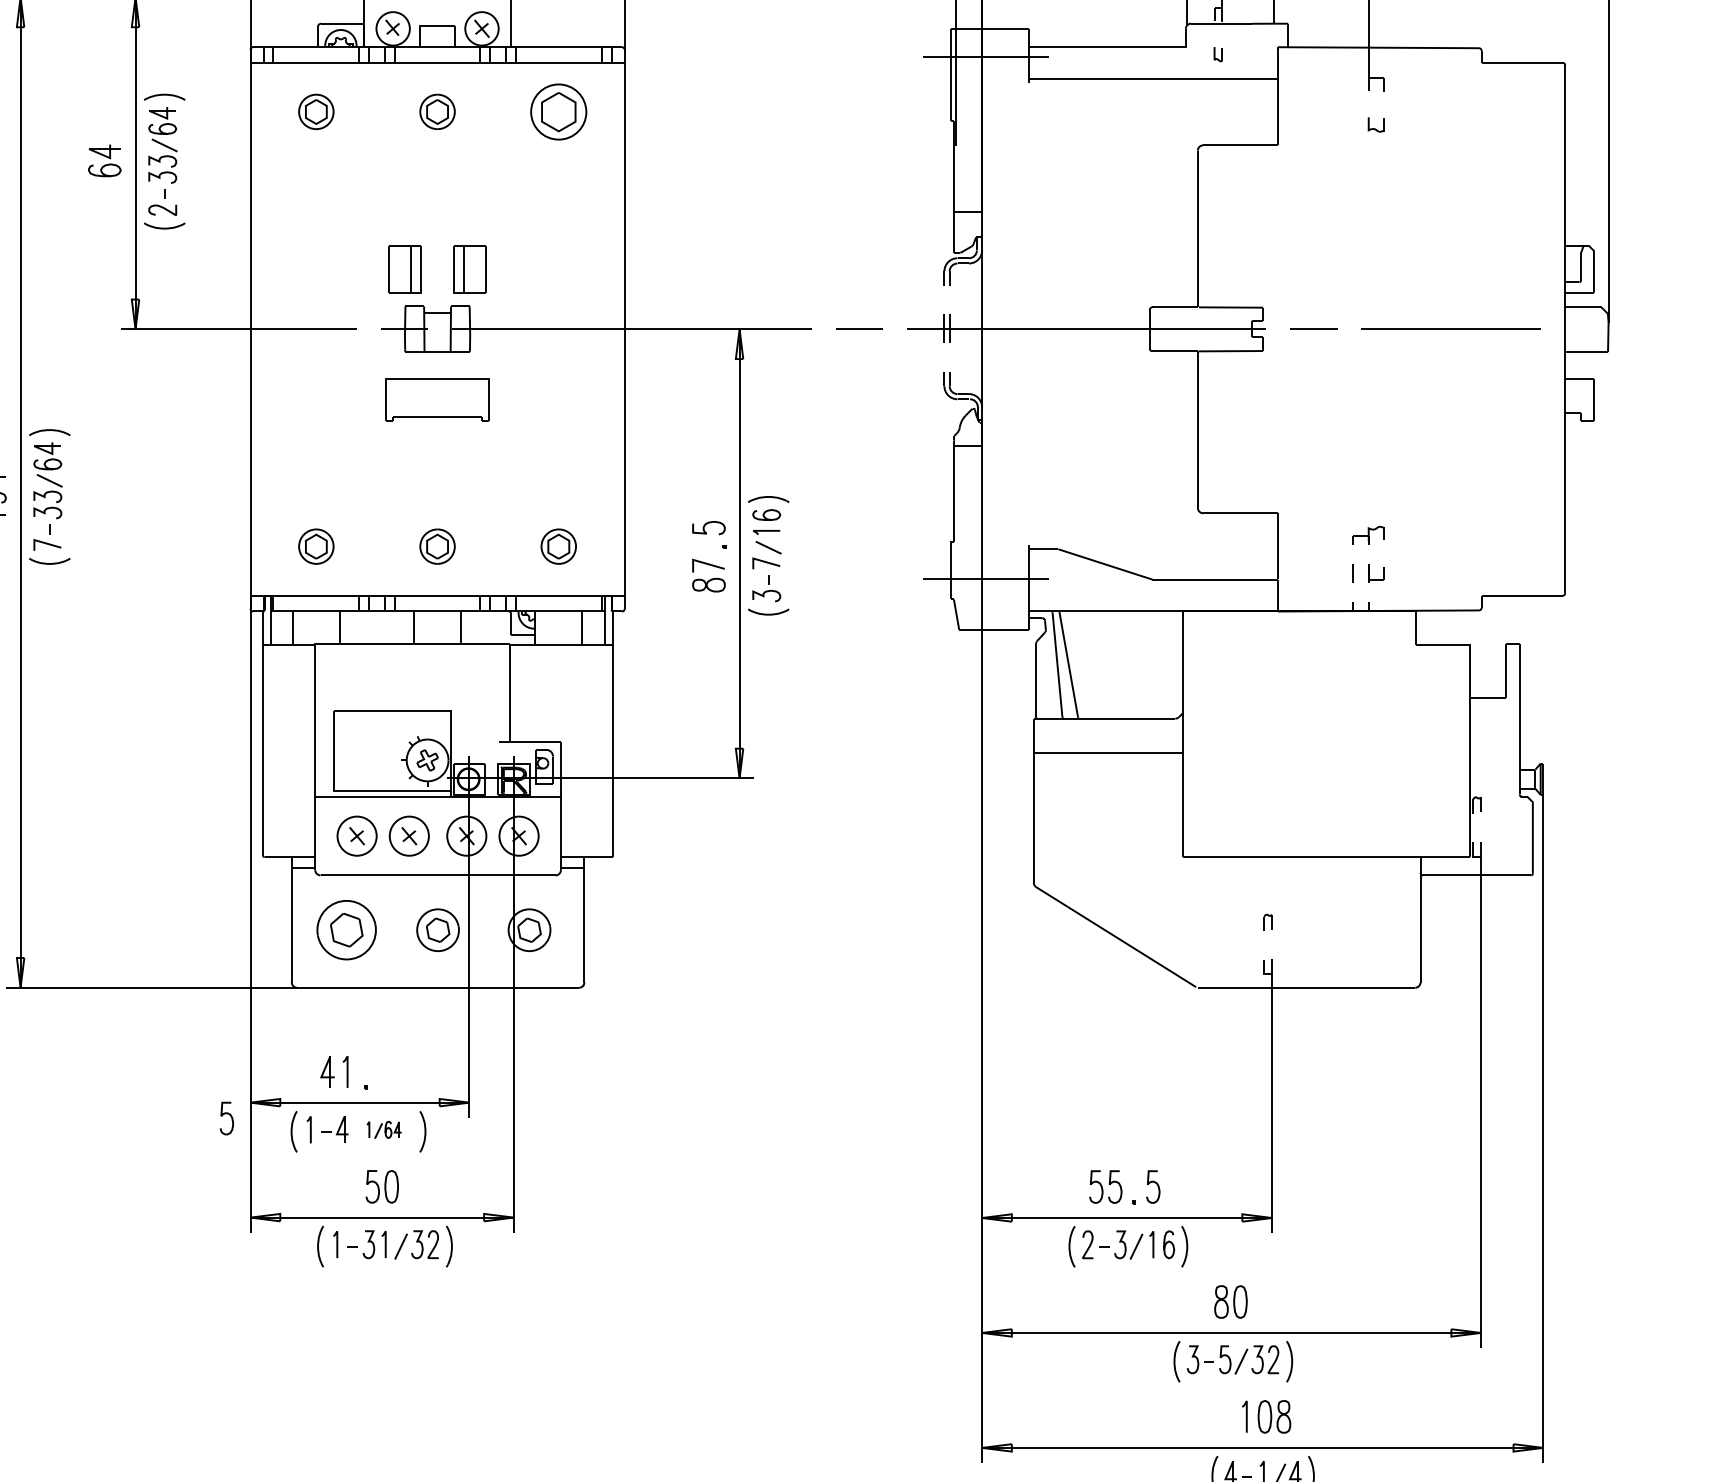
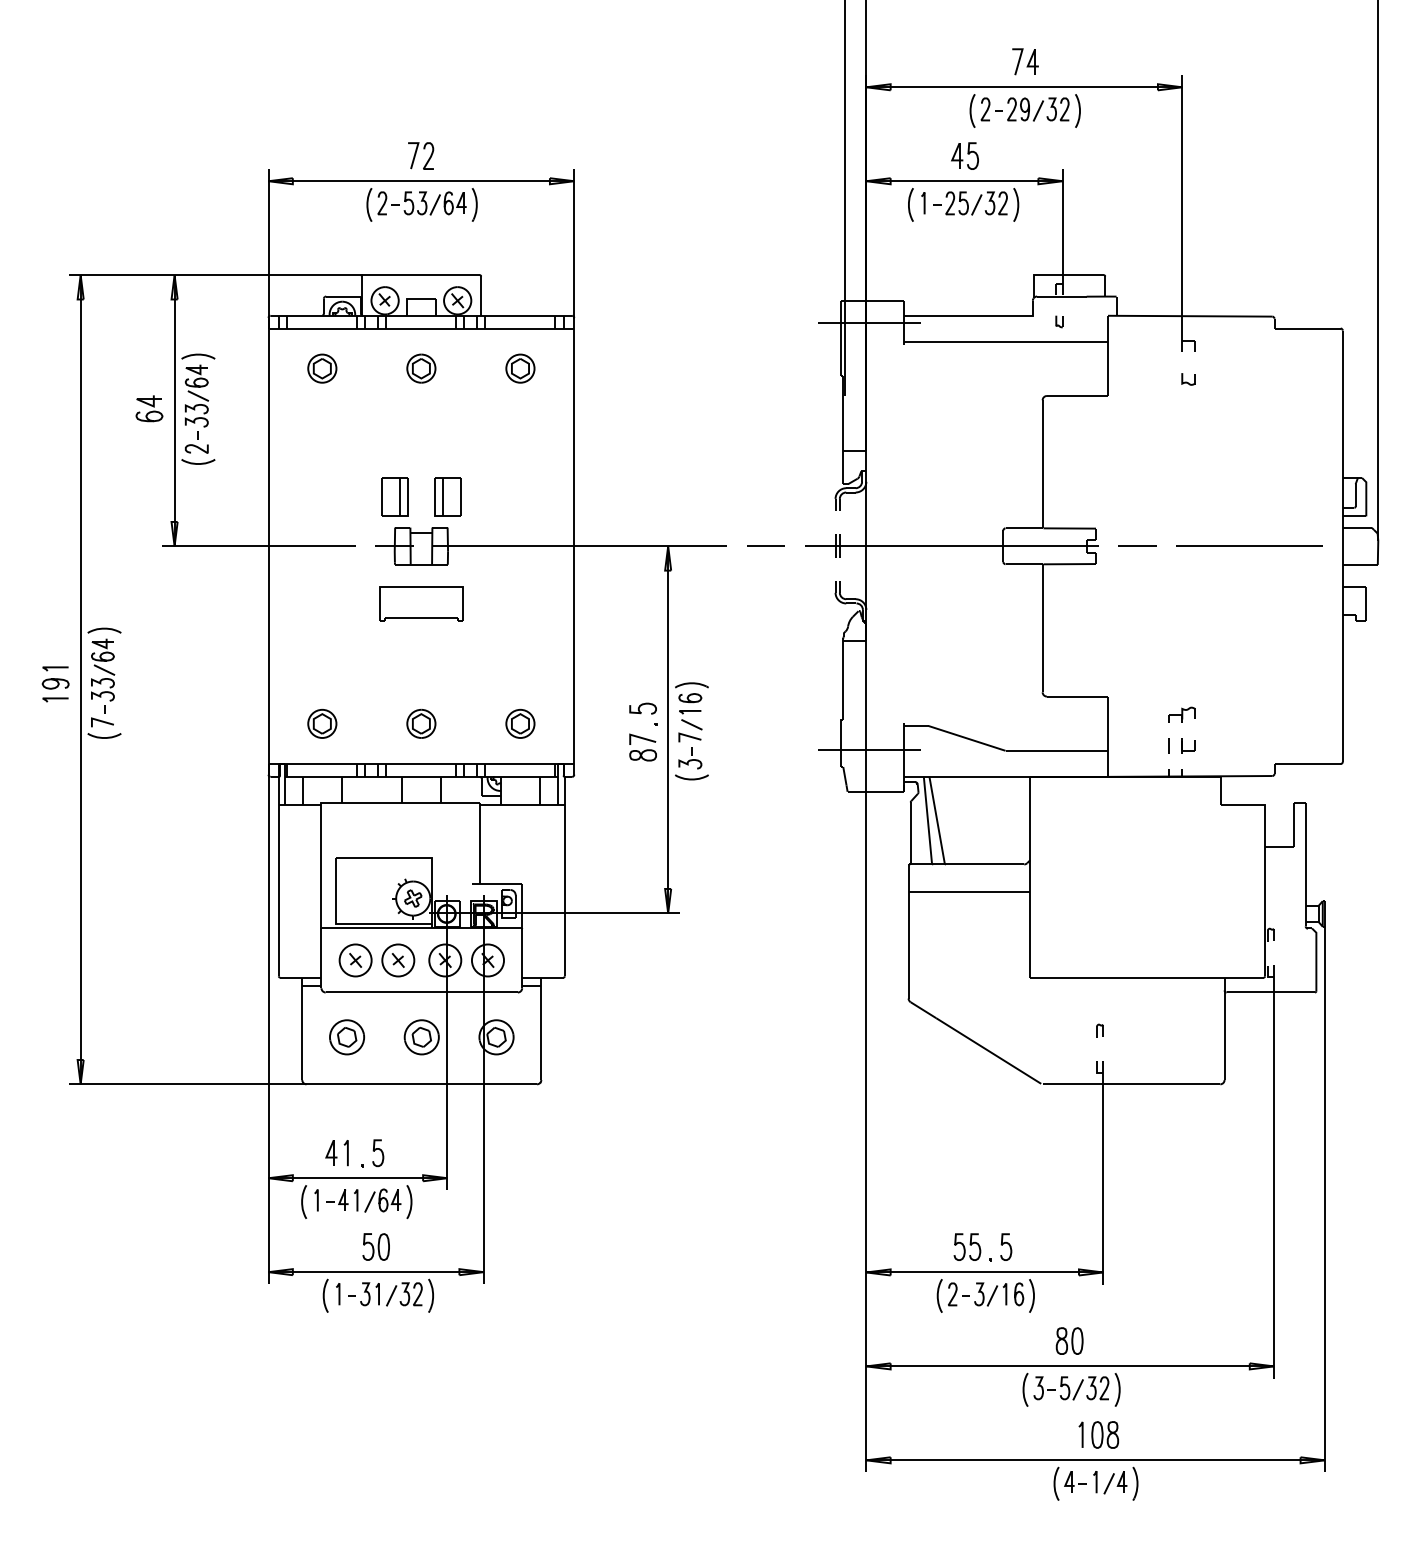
part: (558, 111) -> (520, 368), size x0.62
part: (345, 930) -> (346, 1037), size x0.71
curve: (229, 1116) -> (380, 1151), moved
part: (383, 1129) -> (377, 1200), size x1.67

